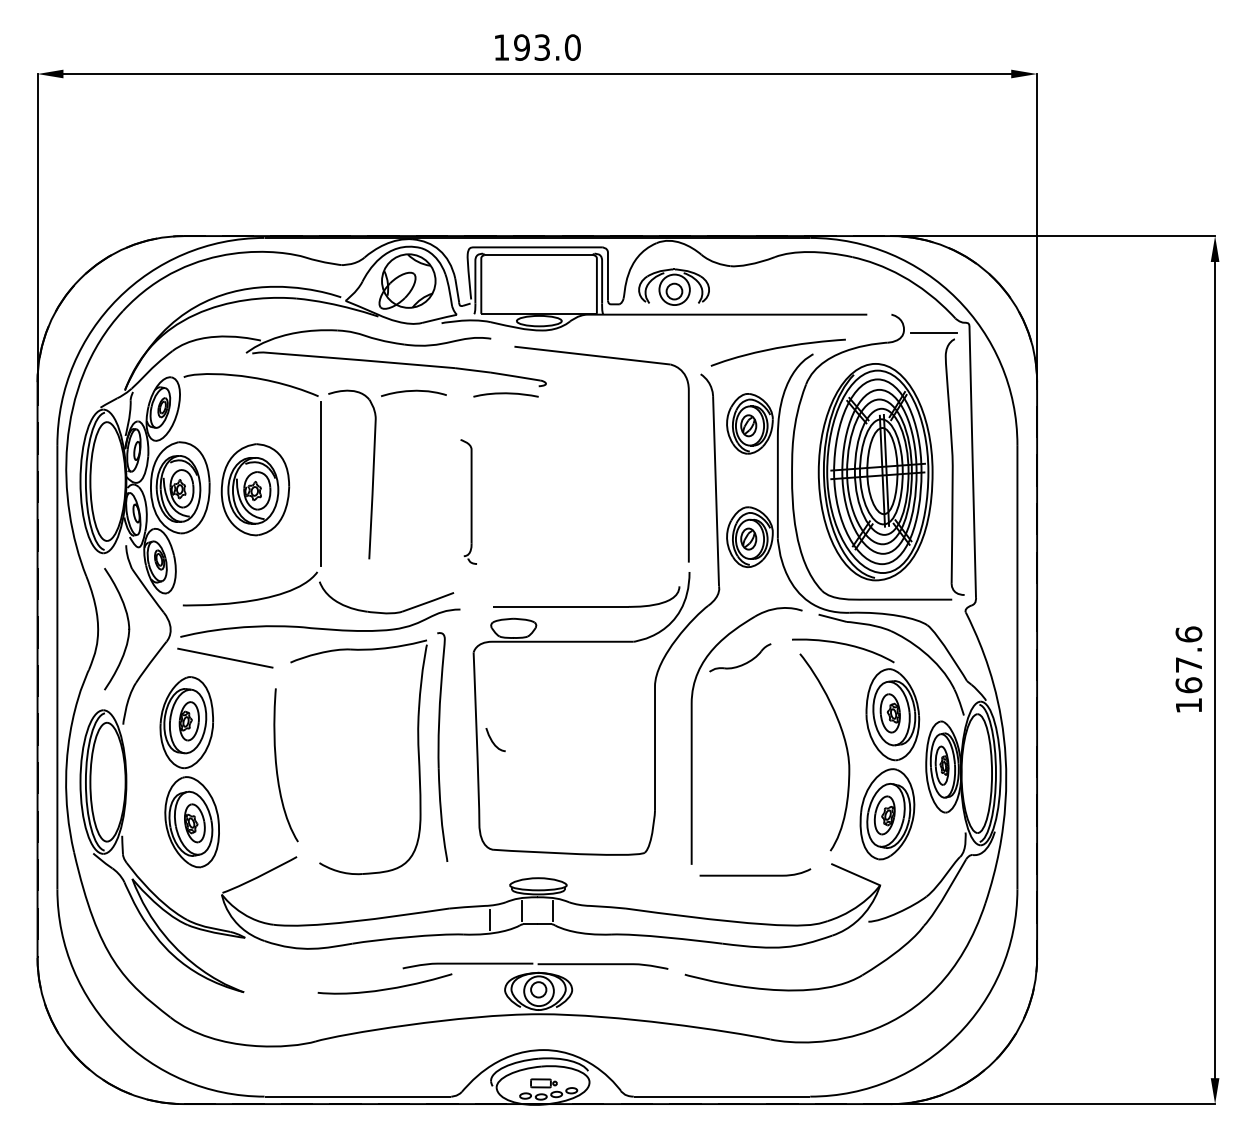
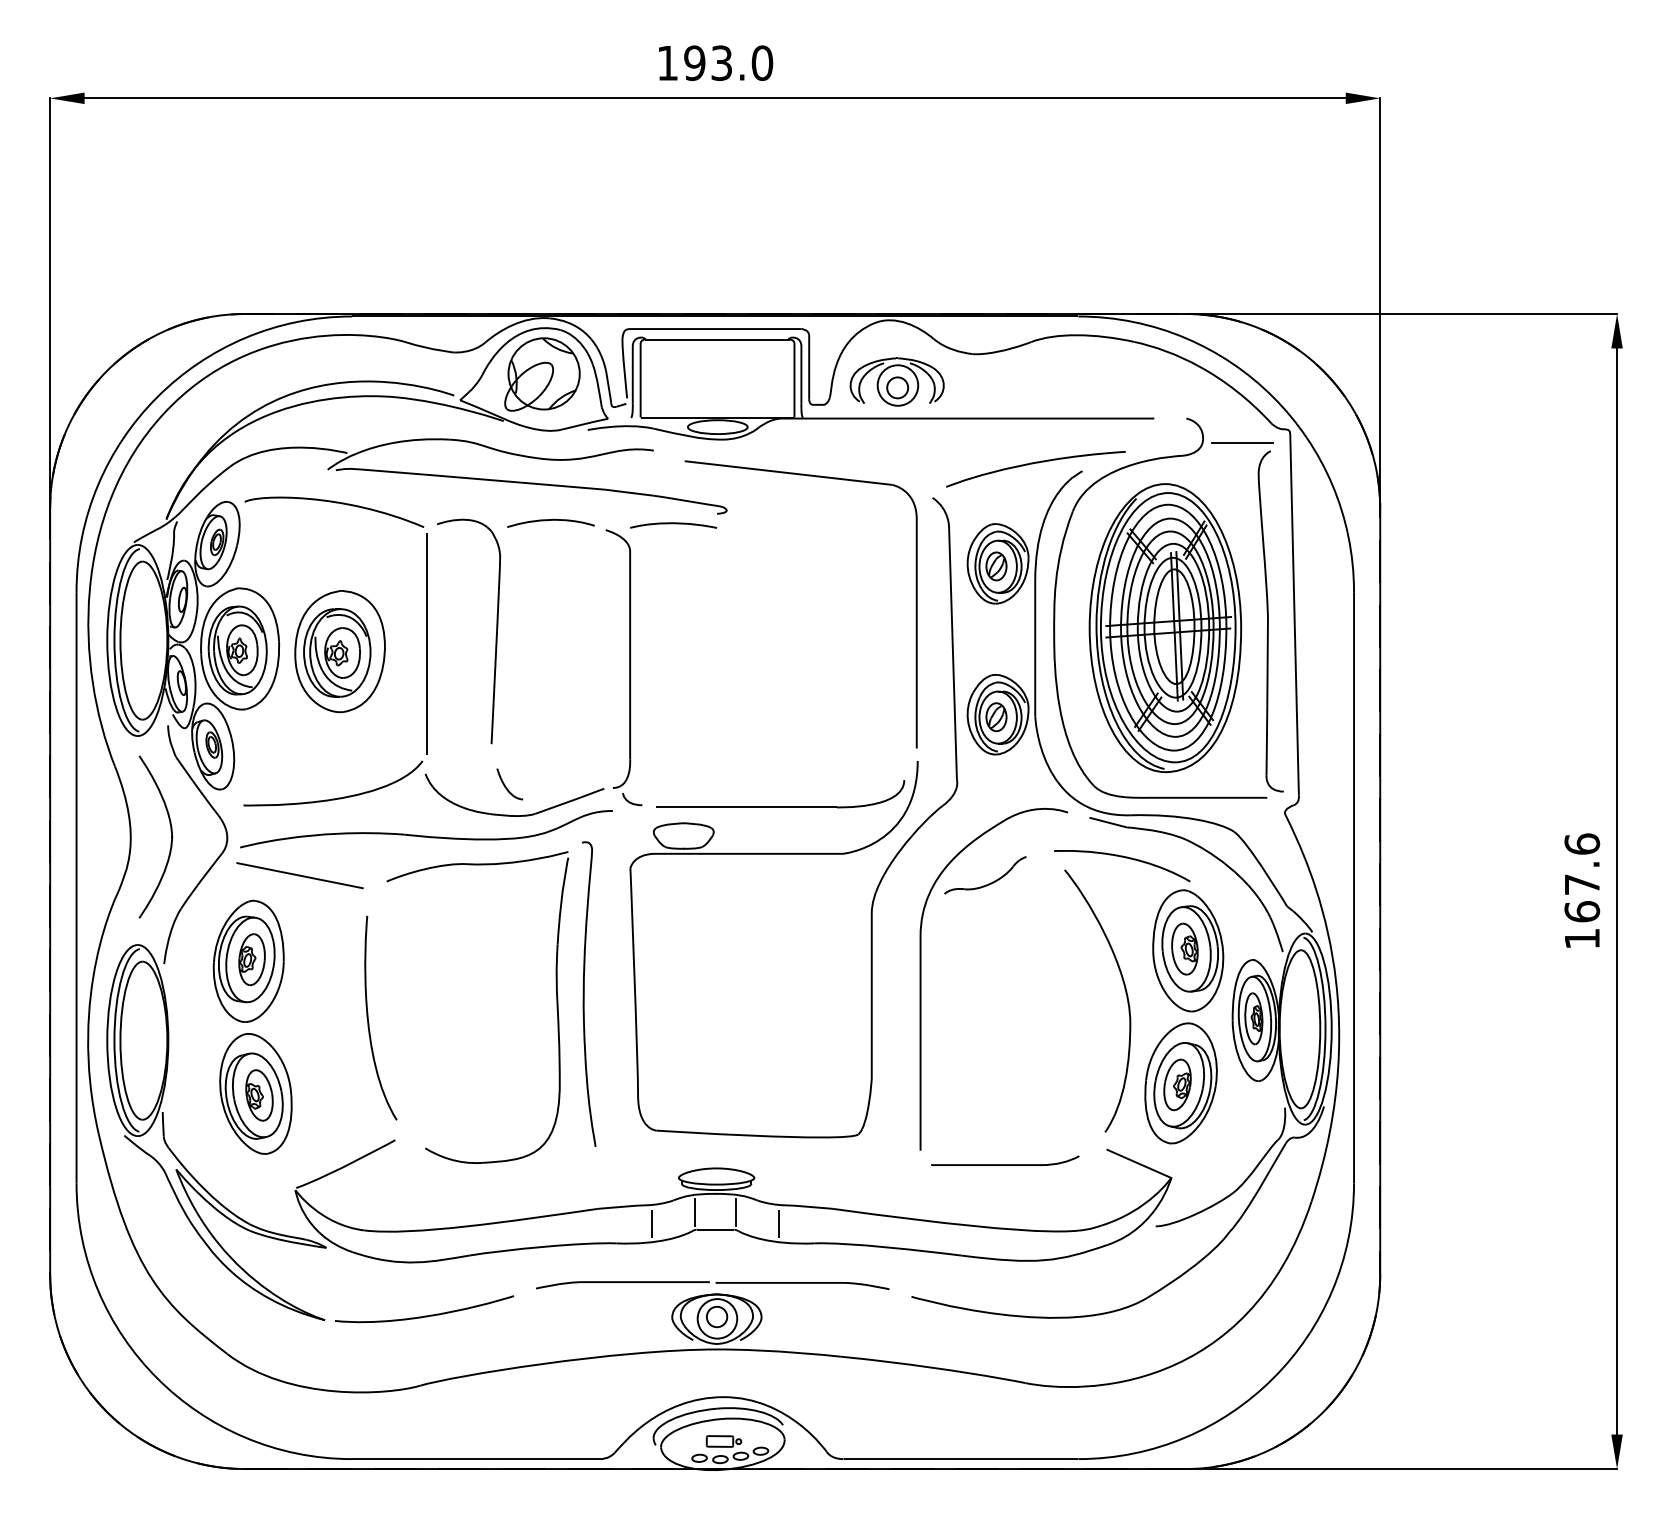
part: (468, 501) -> (623, 667), size x1.67
curve: (493, 741) -> (506, 786), moved
line: (585, 919) -> (779, 1223), added
curve: (385, 988) -> (424, 1315), moved

